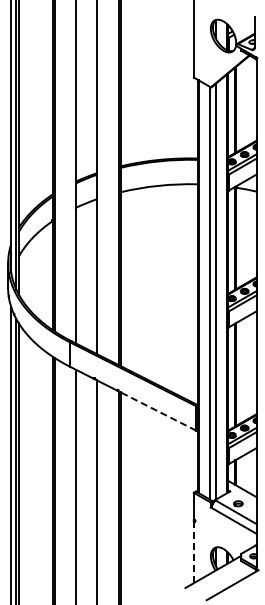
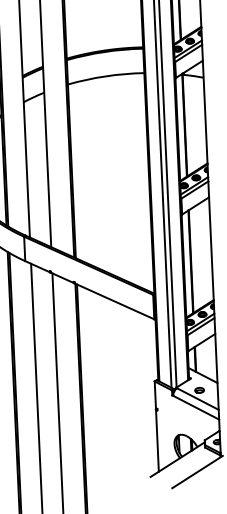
line: (157, 410) -> (114, 300), dashed -> solid
line: (193, 552) -> (157, 441), dashed -> solid

